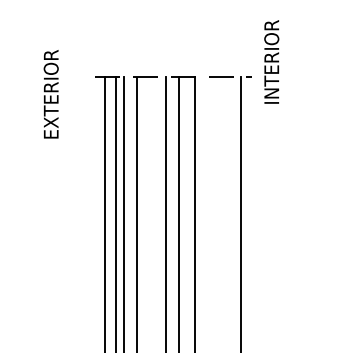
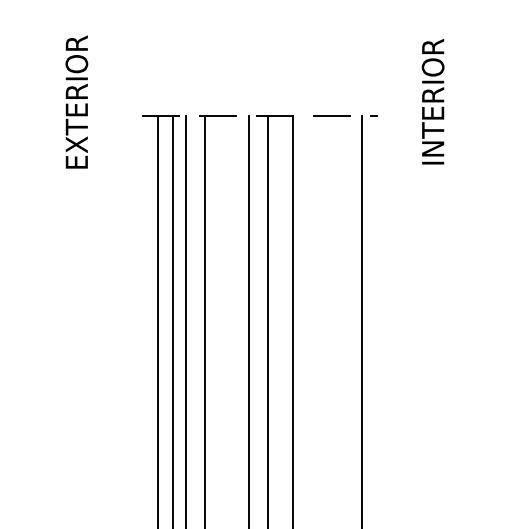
text: (271, 61) -> (432, 101), moved
text: (50, 94) -> (75, 102), moved

